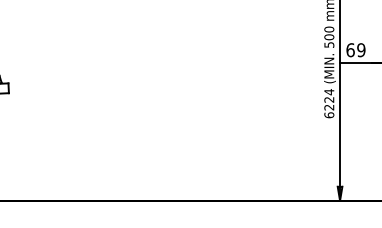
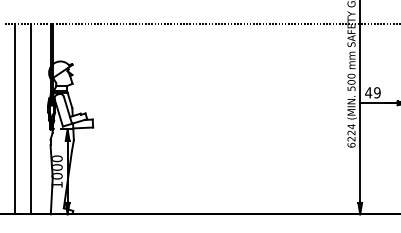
text: (350, 49) -> (368, 92), 69 -> 49

